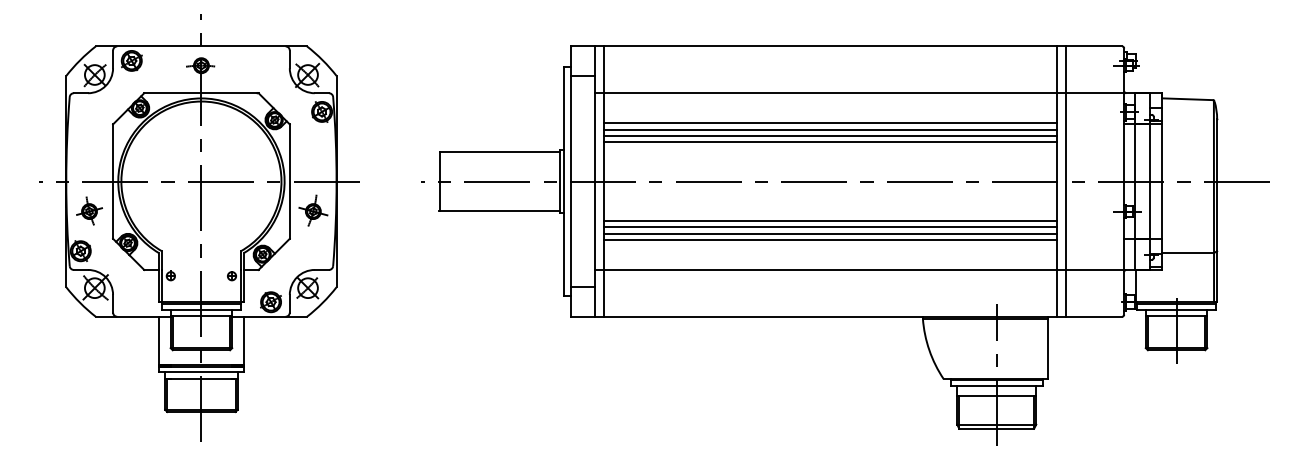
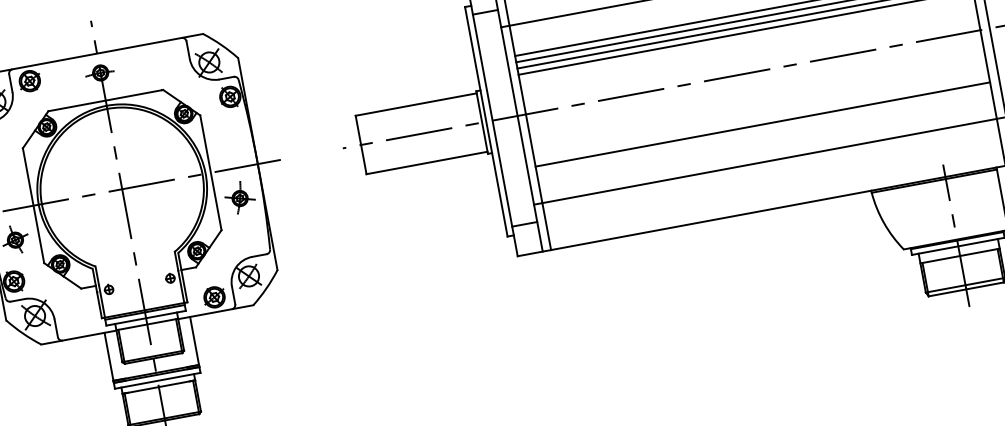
line: (829, 221) -> (759, 112), removed
line: (829, 227) -> (761, 118), removed
line: (829, 239) -> (763, 130), removed

